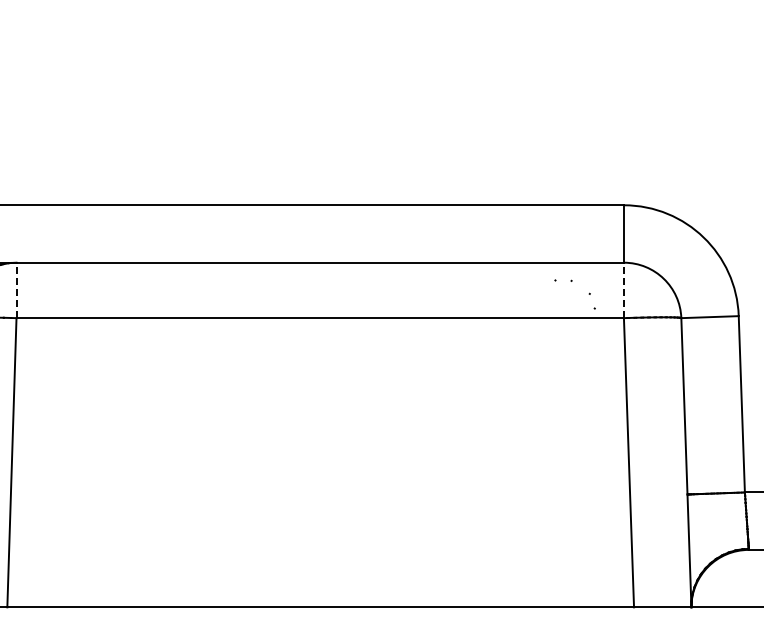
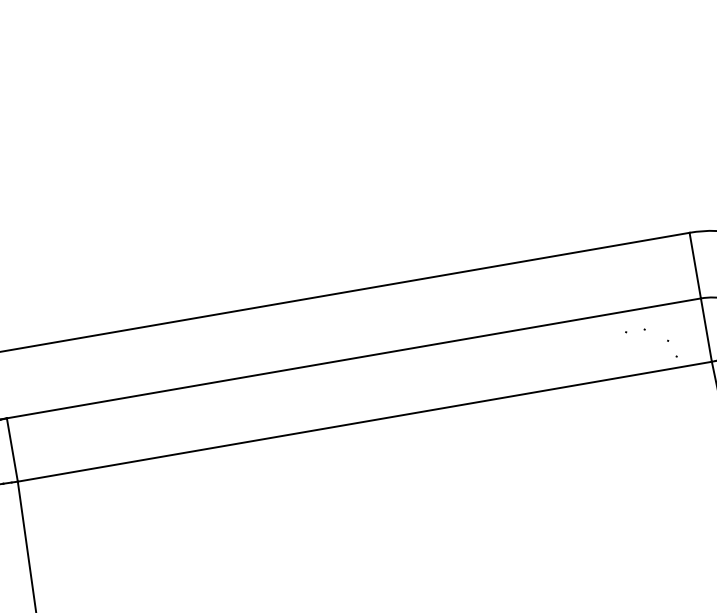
line: (16, 290) -> (12, 450), dashed -> solid
line: (623, 290) -> (705, 330), dashed -> solid

